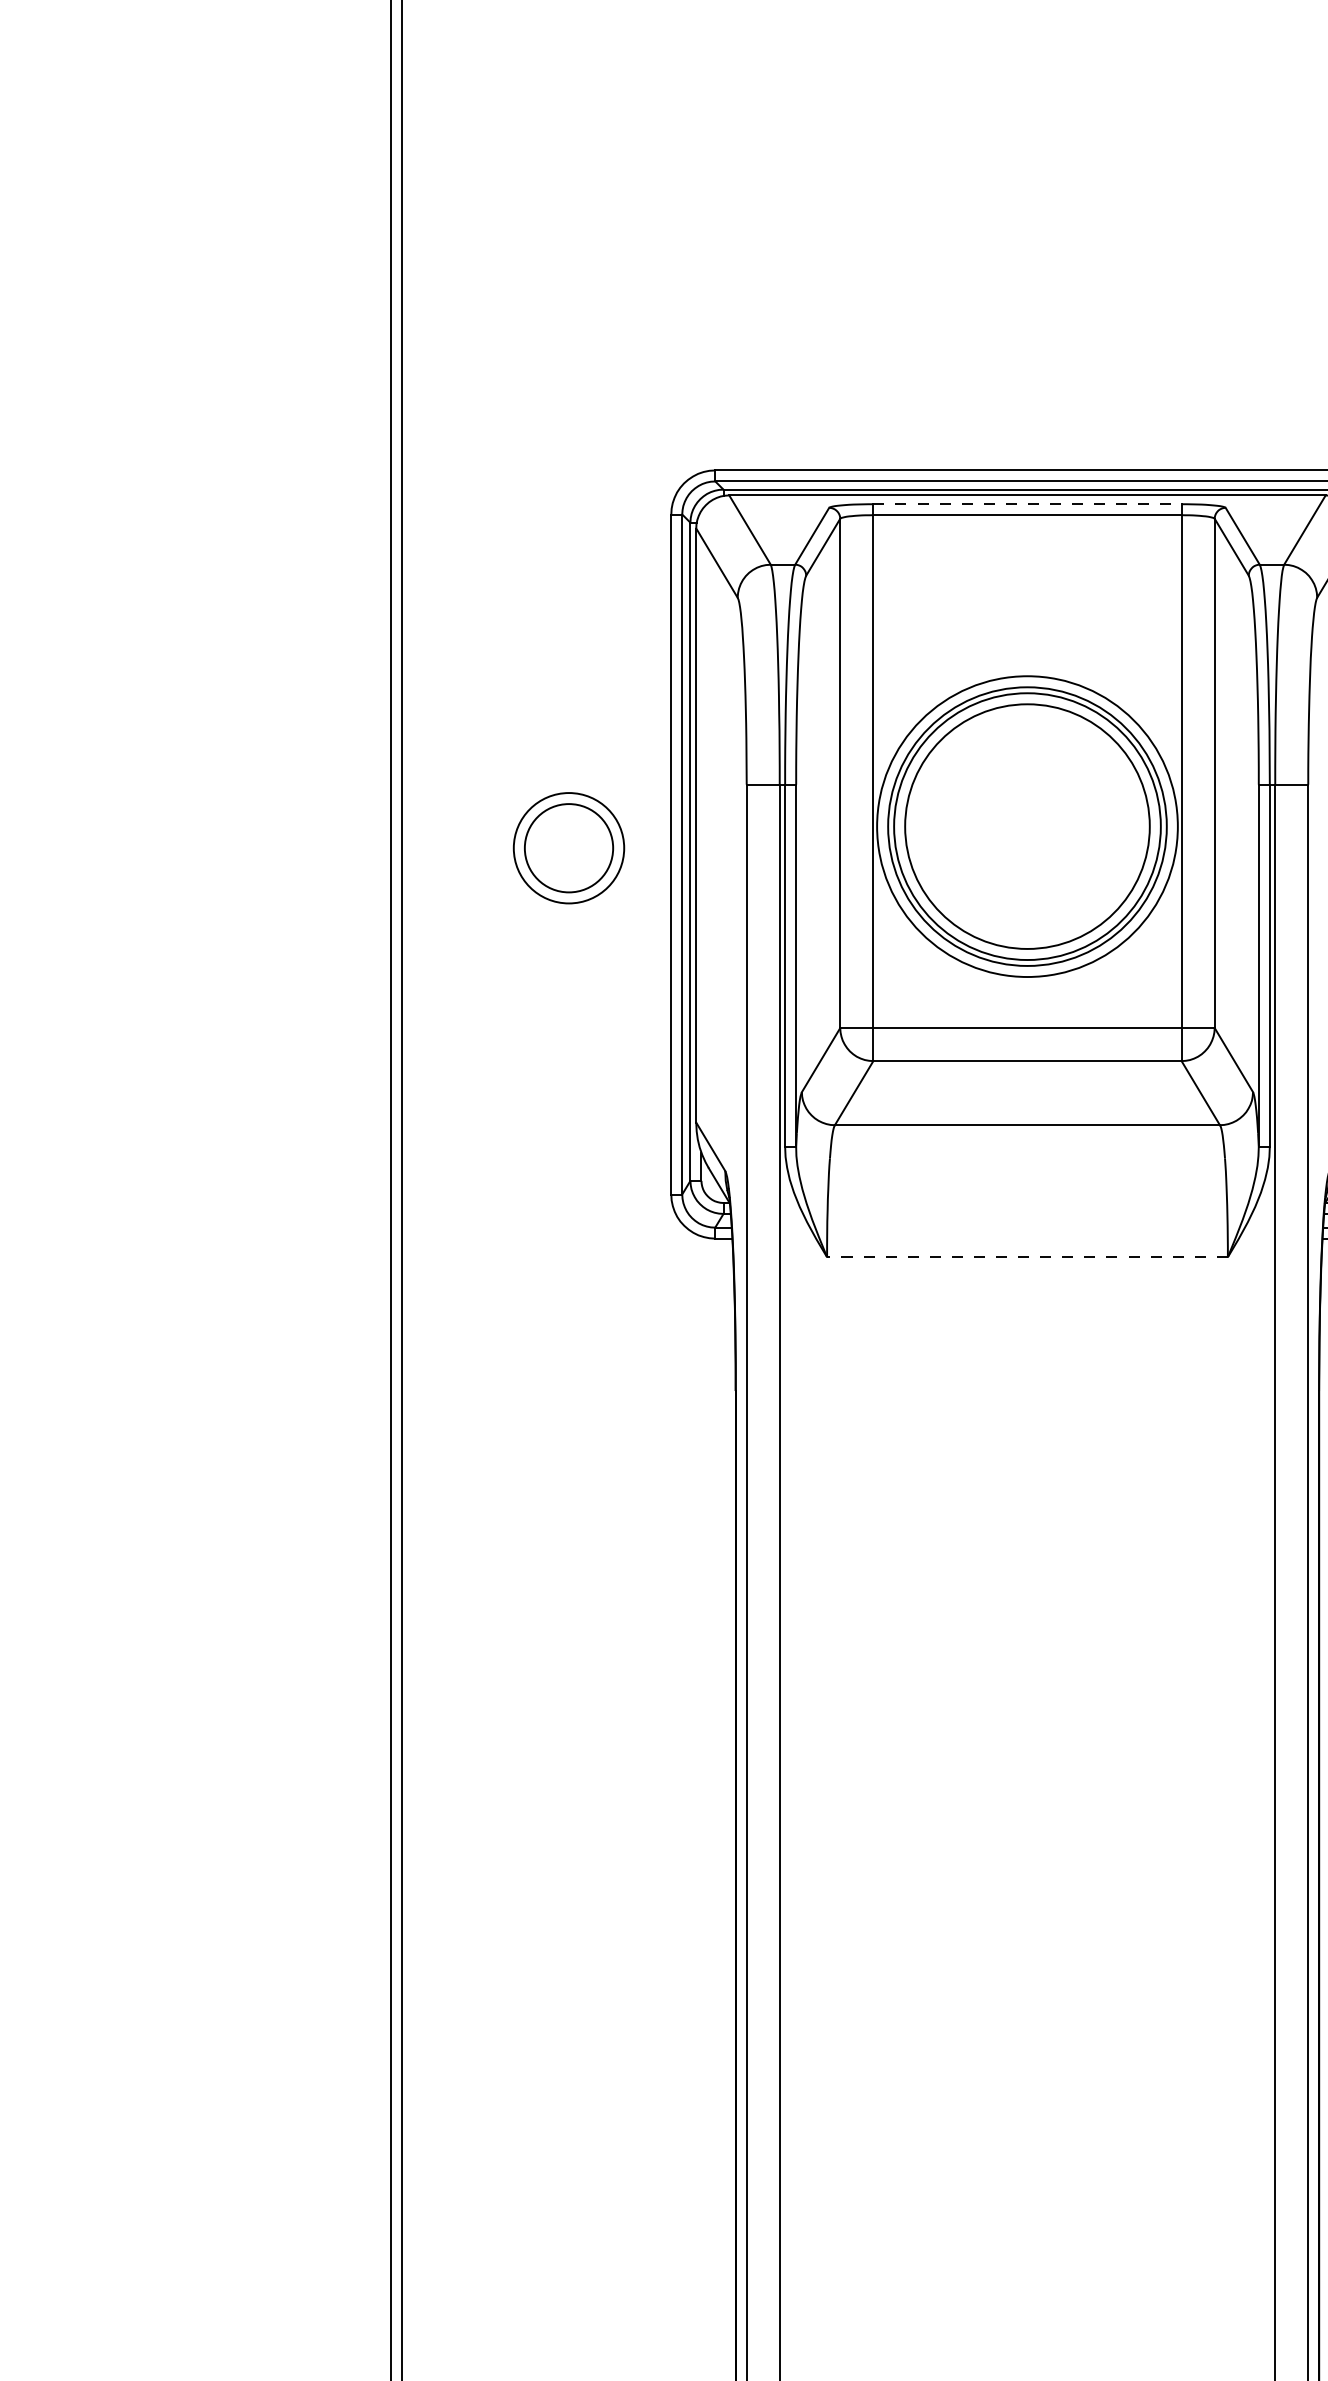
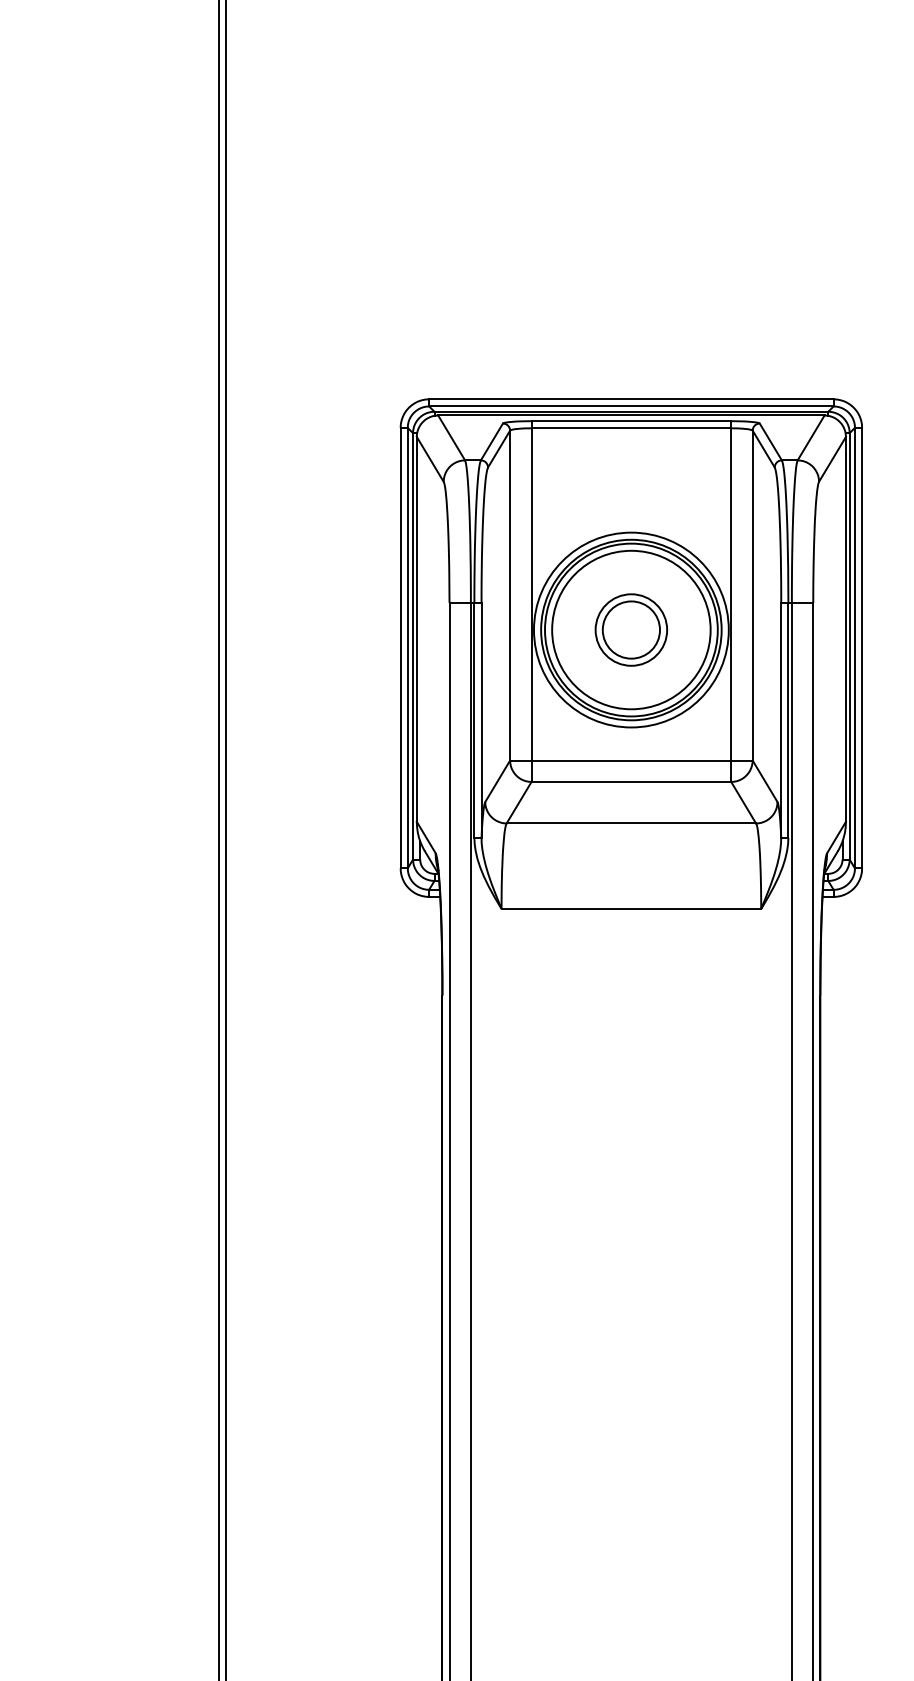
line: (1027, 504) -> (631, 421), dashed -> solid
part: (567, 847) -> (630, 629), moved
line: (1027, 1256) -> (631, 908), dashed -> solid

